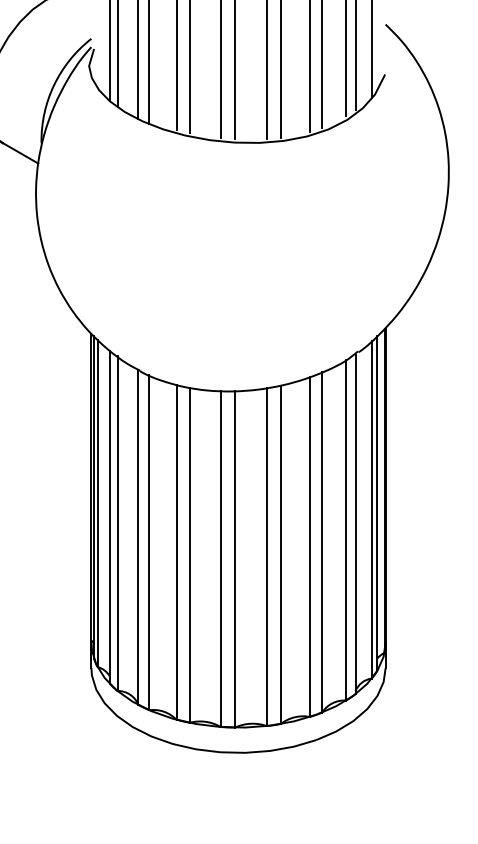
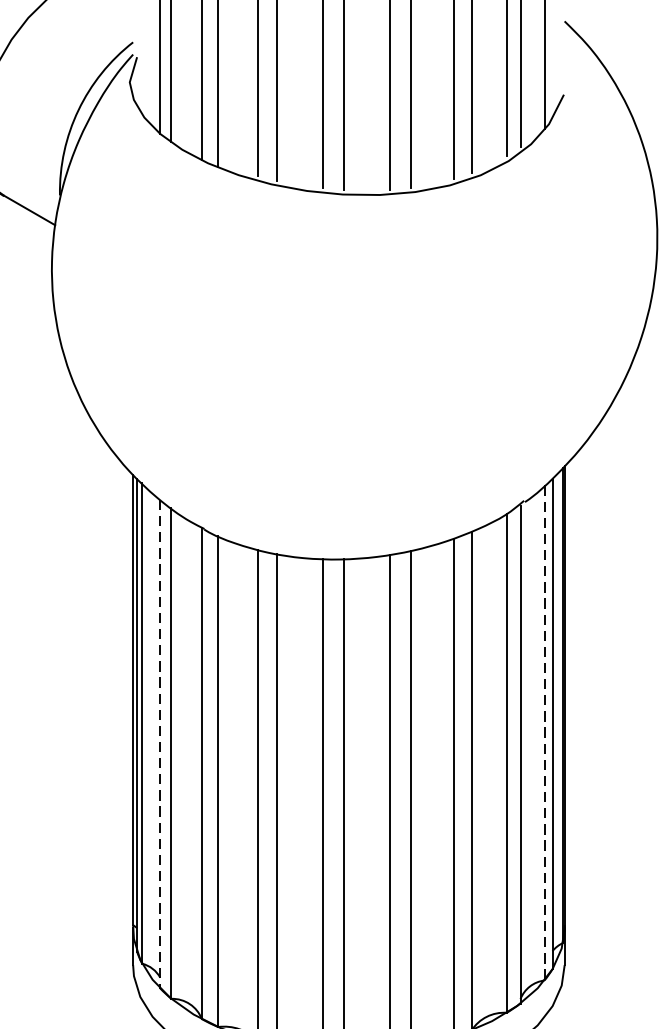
line: (371, 509) -> (543, 732), solid -> dashed
line: (109, 517) -> (159, 744), solid -> dashed

